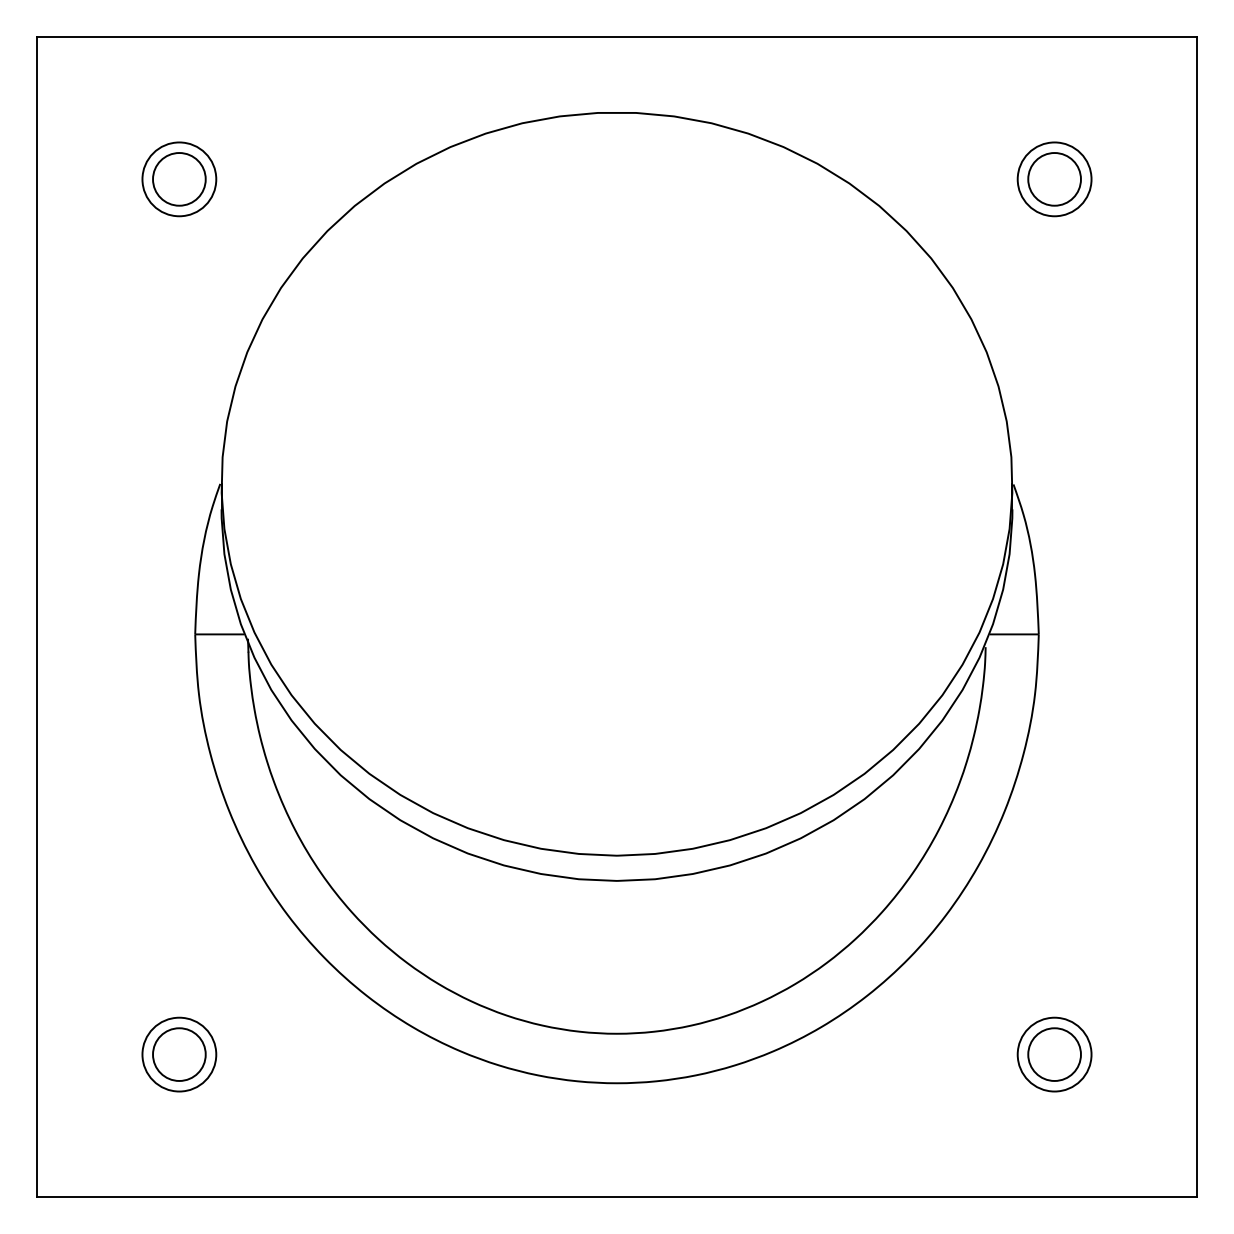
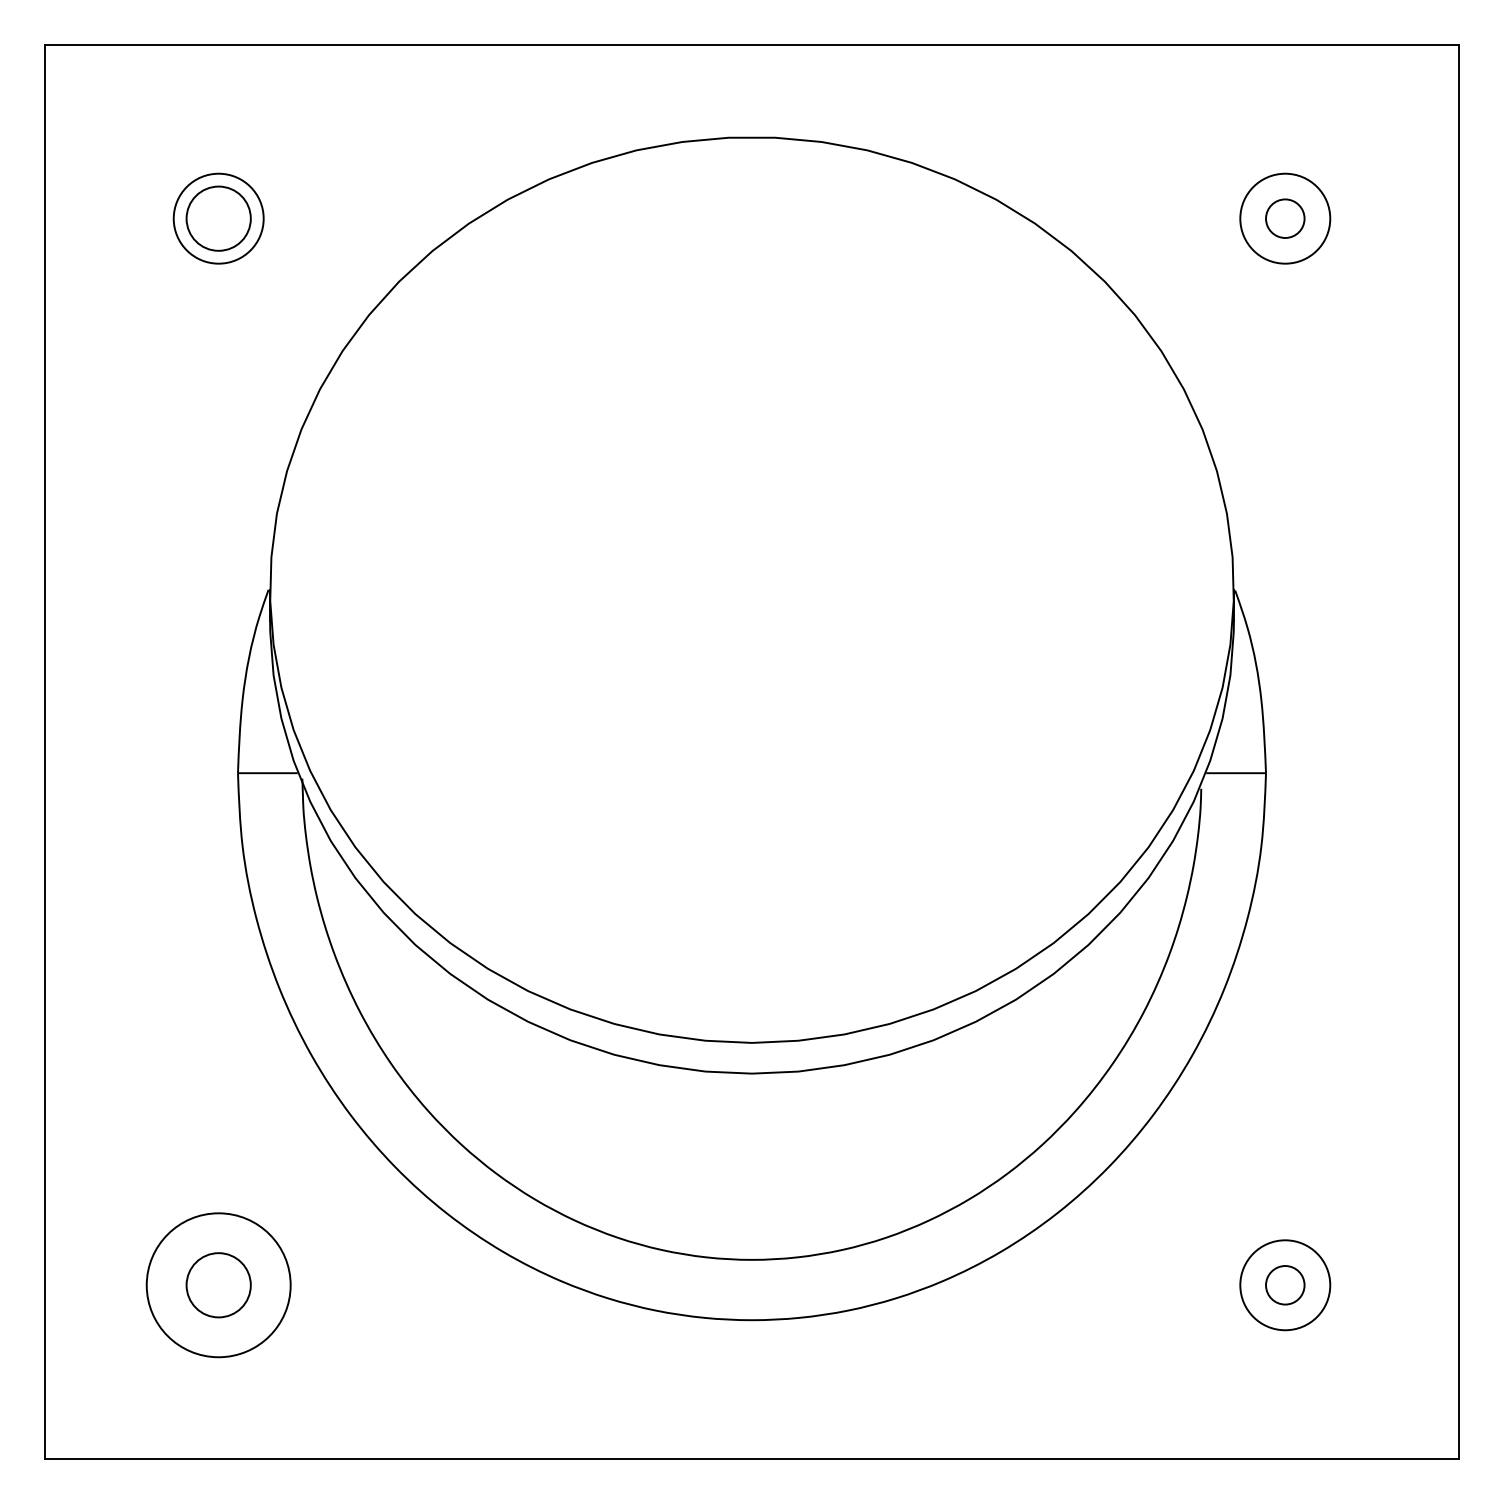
circle: (1054, 179) -> (1285, 218), size x0.6
circle: (179, 1054) -> (218, 1285), size x1.6
circle: (1054, 1054) -> (1285, 1285), size x0.6

